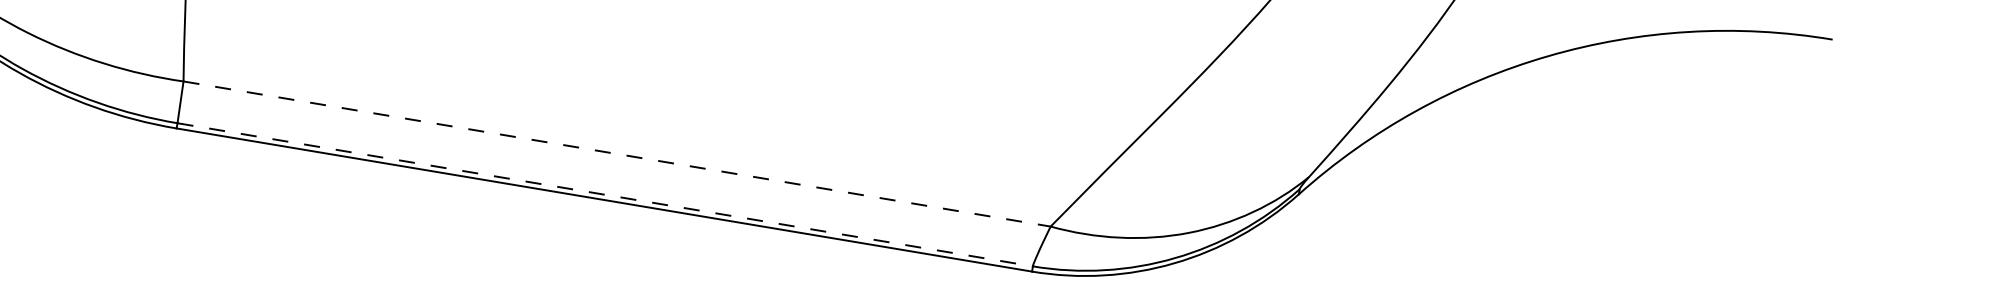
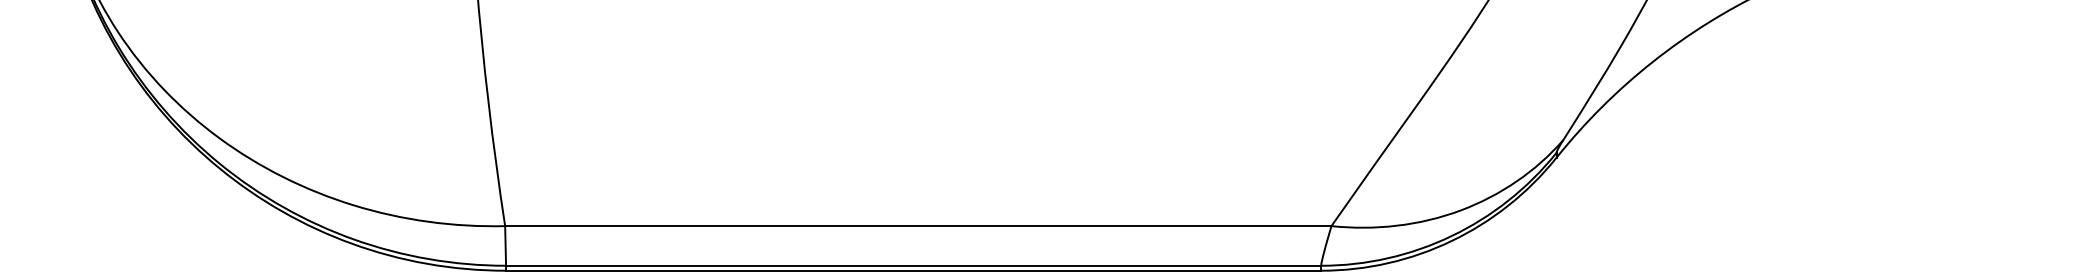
line: (617, 154) -> (918, 226), dashed -> solid
line: (605, 194) -> (913, 265), dashed -> solid

